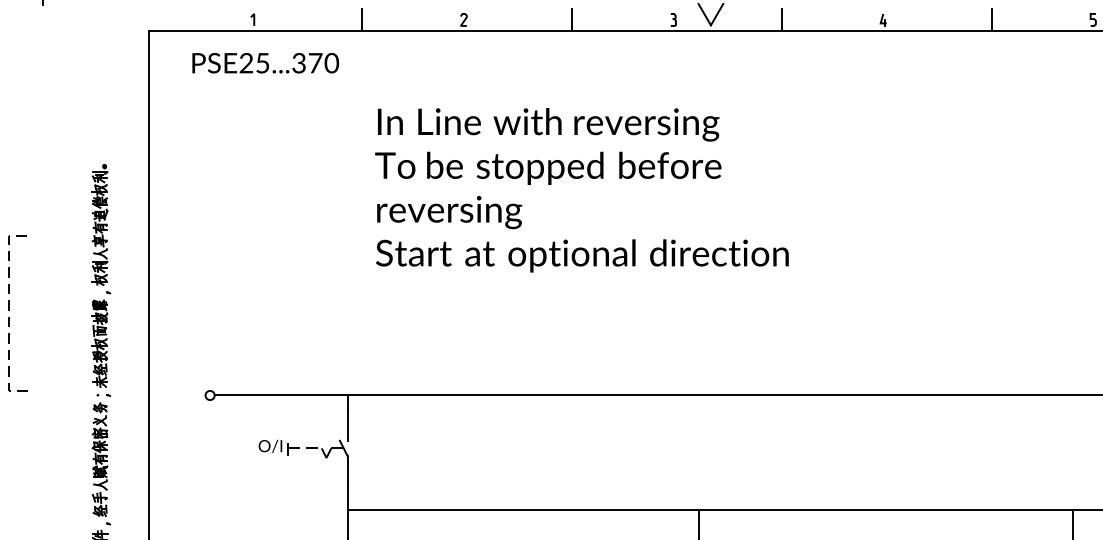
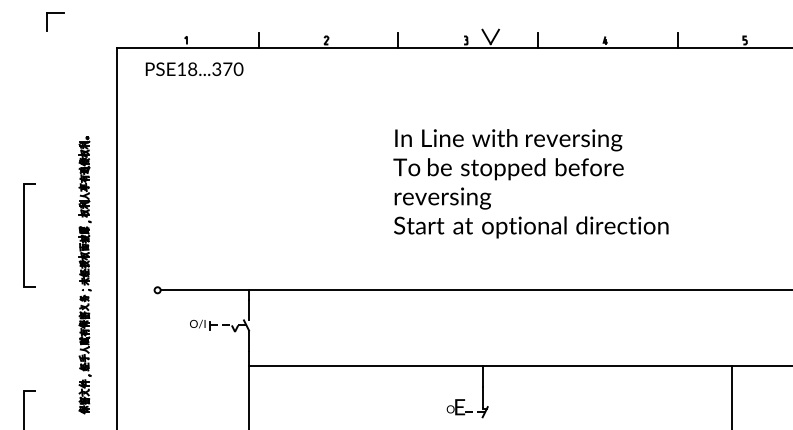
text: (255, 62) -> (187, 68), PSE25...370 -> PSE18...370
text: (581, 189) -> (530, 183), moved
line: (8, 313) -> (23, 235), dashed -> solid

